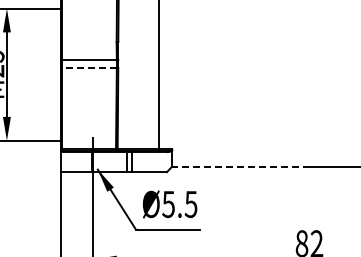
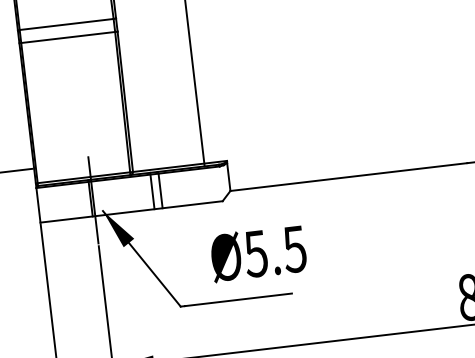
line: (89, 67) -> (67, 36), dashed -> solid
line: (240, 166) -> (348, 176), dashed -> solid
text: (170, 204) -> (259, 253), moved

